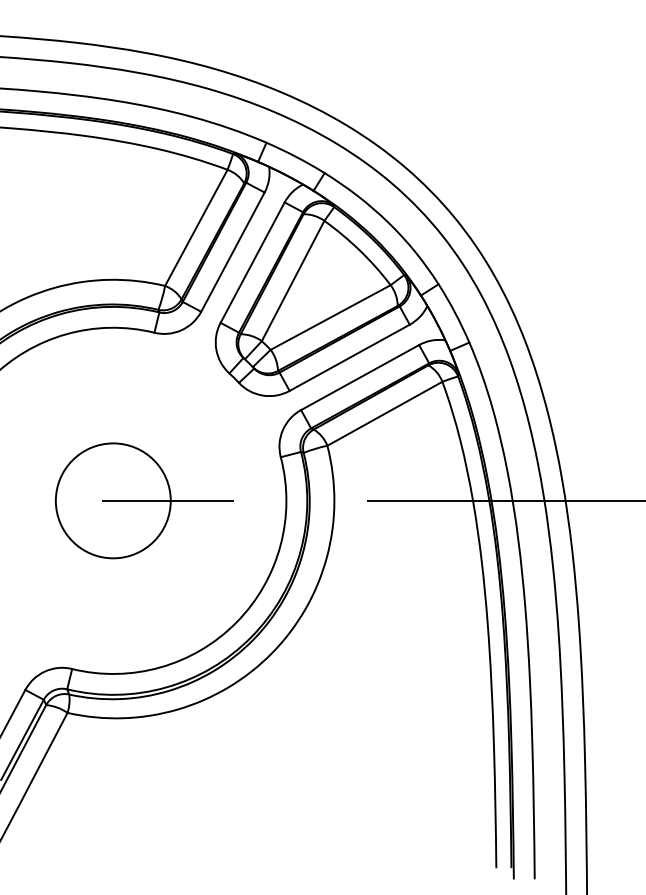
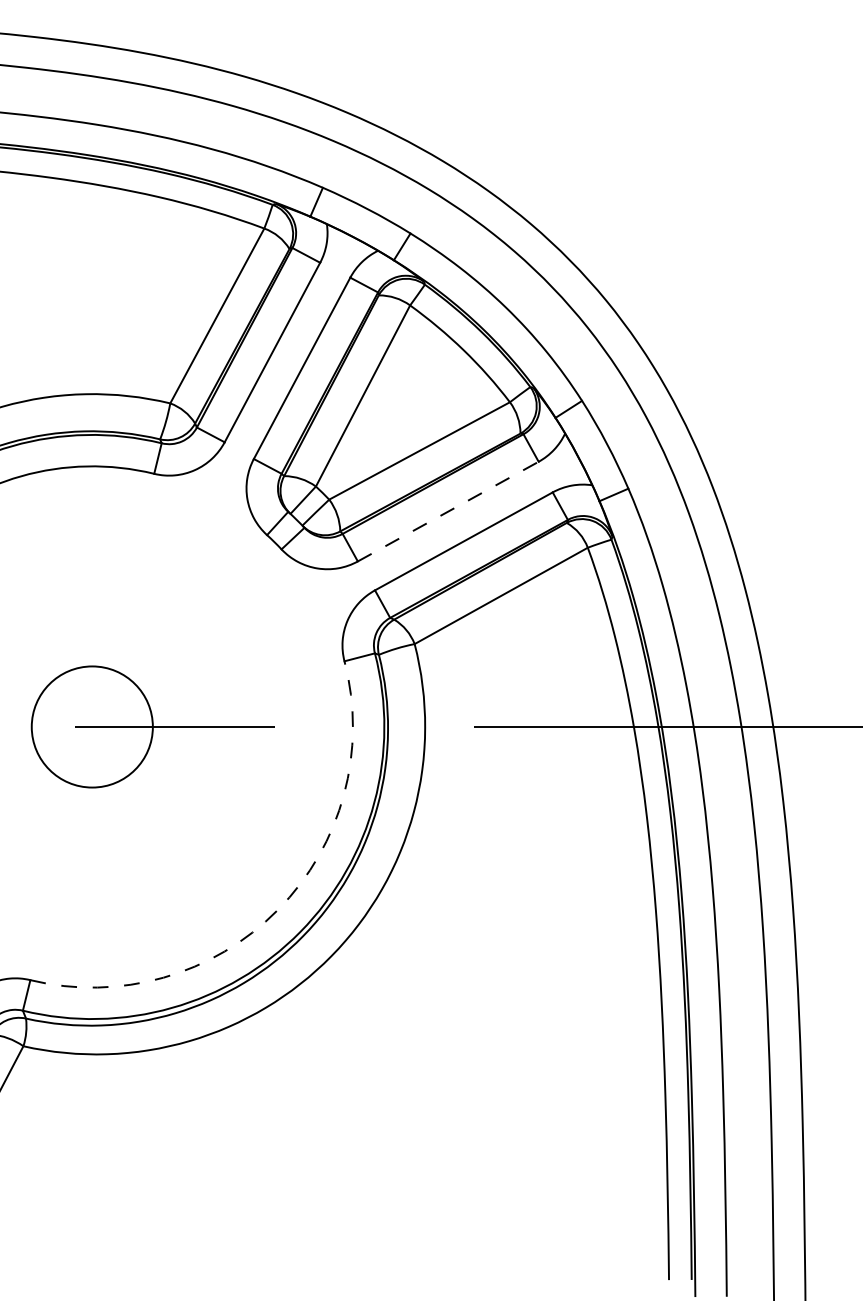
line: (349, 357) -> (447, 511), solid -> dashed
circle: (112, 500) -> (91, 726), size x0.7
arc: (236, 622) -> (277, 910), solid -> dashed

